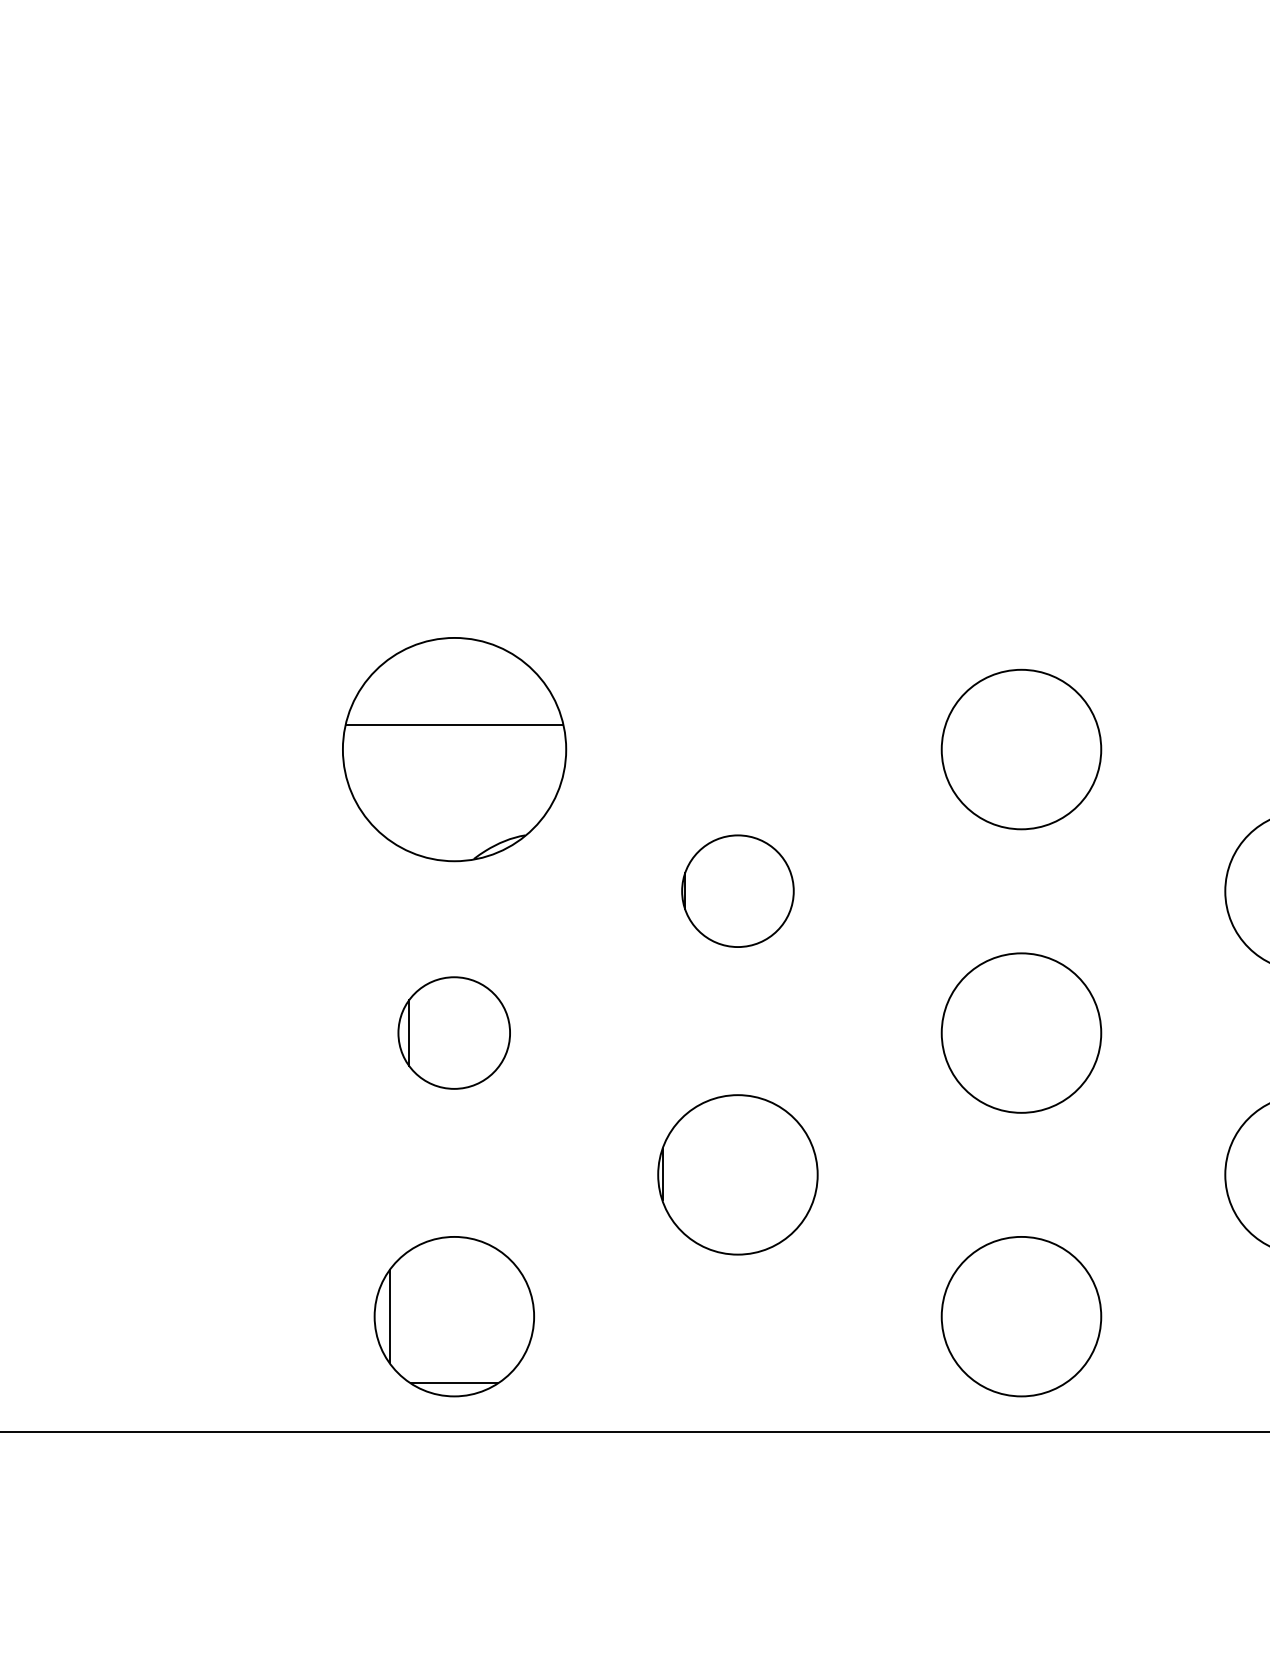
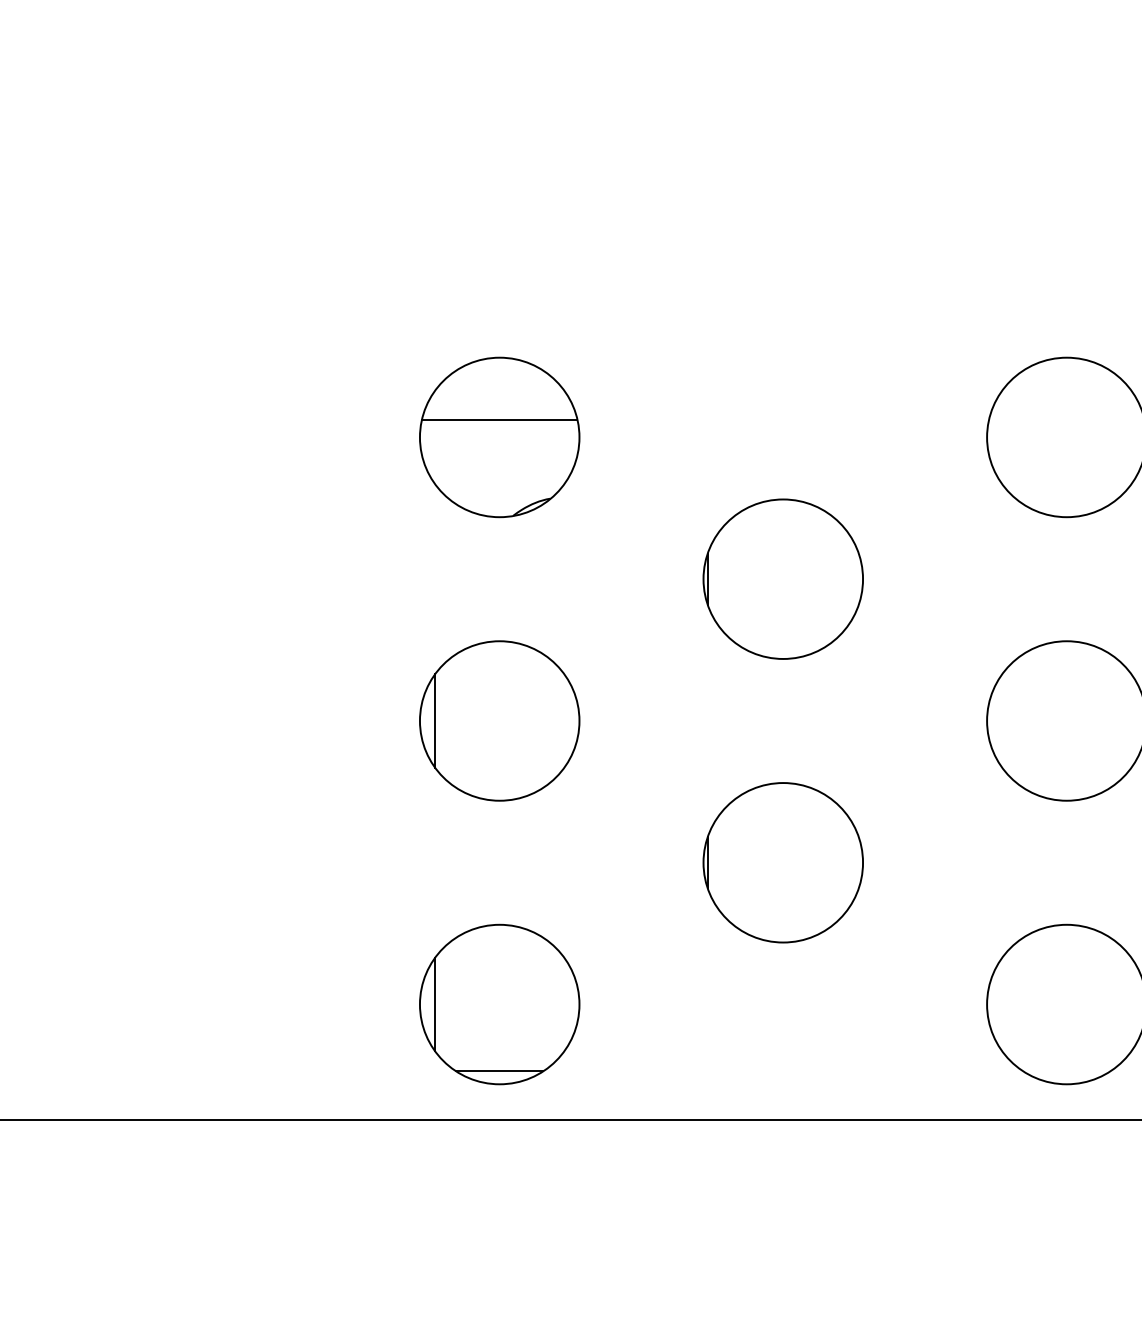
part: (453, 749) -> (498, 437), size x0.71
part: (737, 890) -> (782, 578), size x1.43
part: (453, 1032) -> (498, 720), size x1.43

